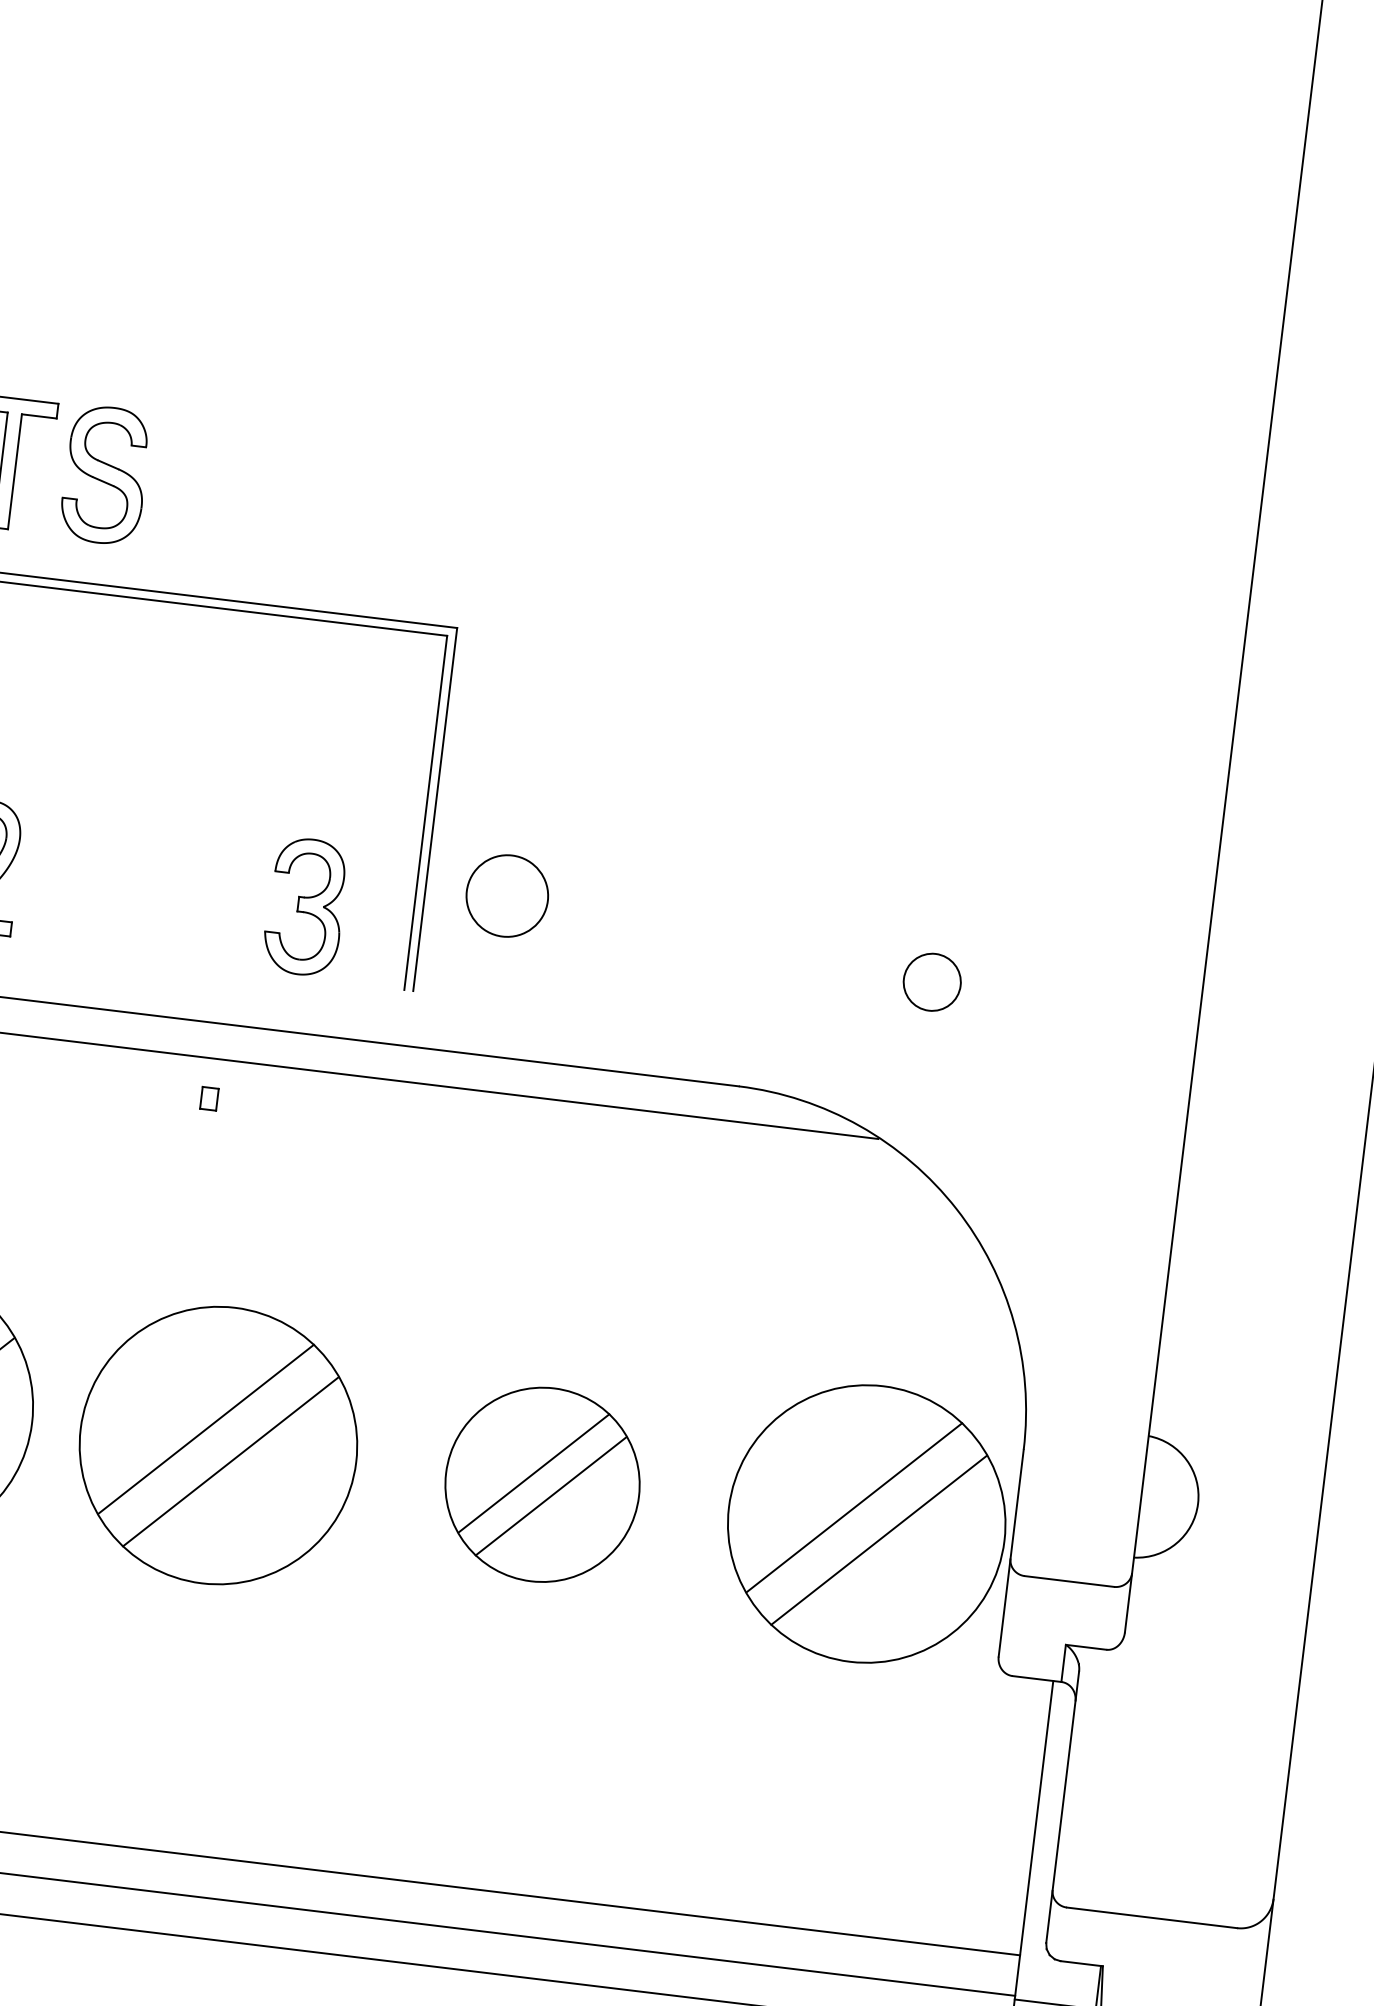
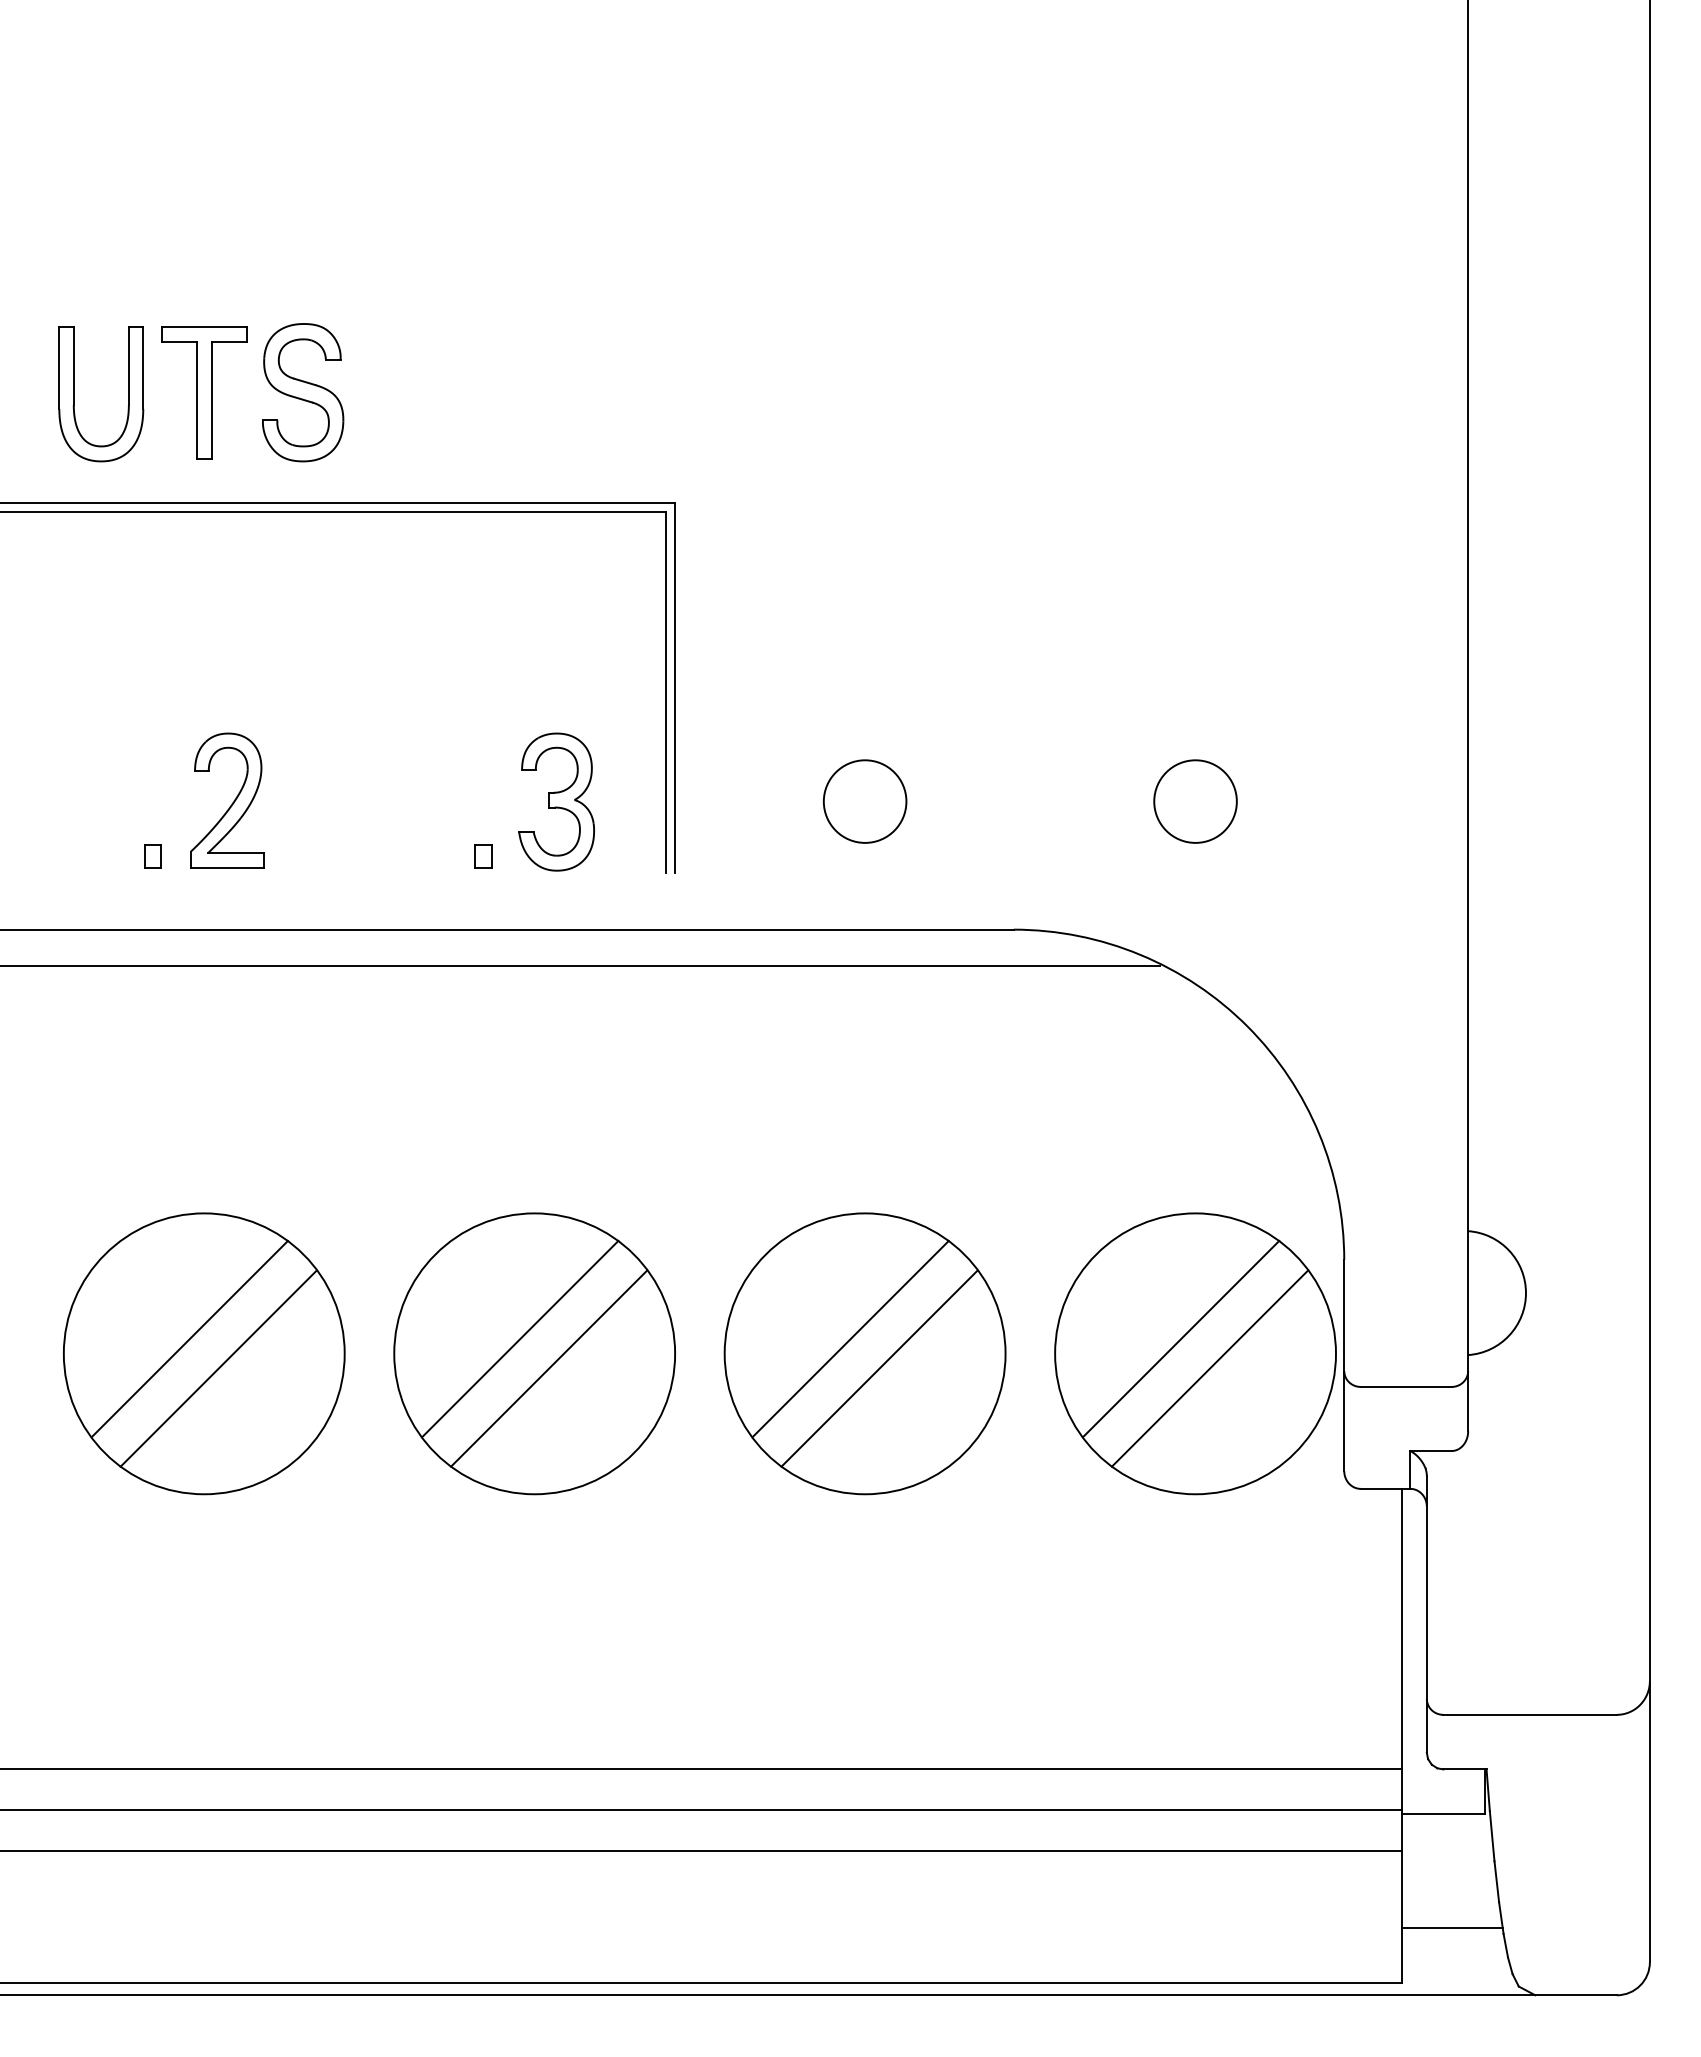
circle: (506, 895) -> (864, 801), moved
circle: (932, 982) -> (1195, 801), size x1.43
part: (209, 1098) -> (483, 856), moved
part: (542, 1484) -> (864, 1353), size x1.43

